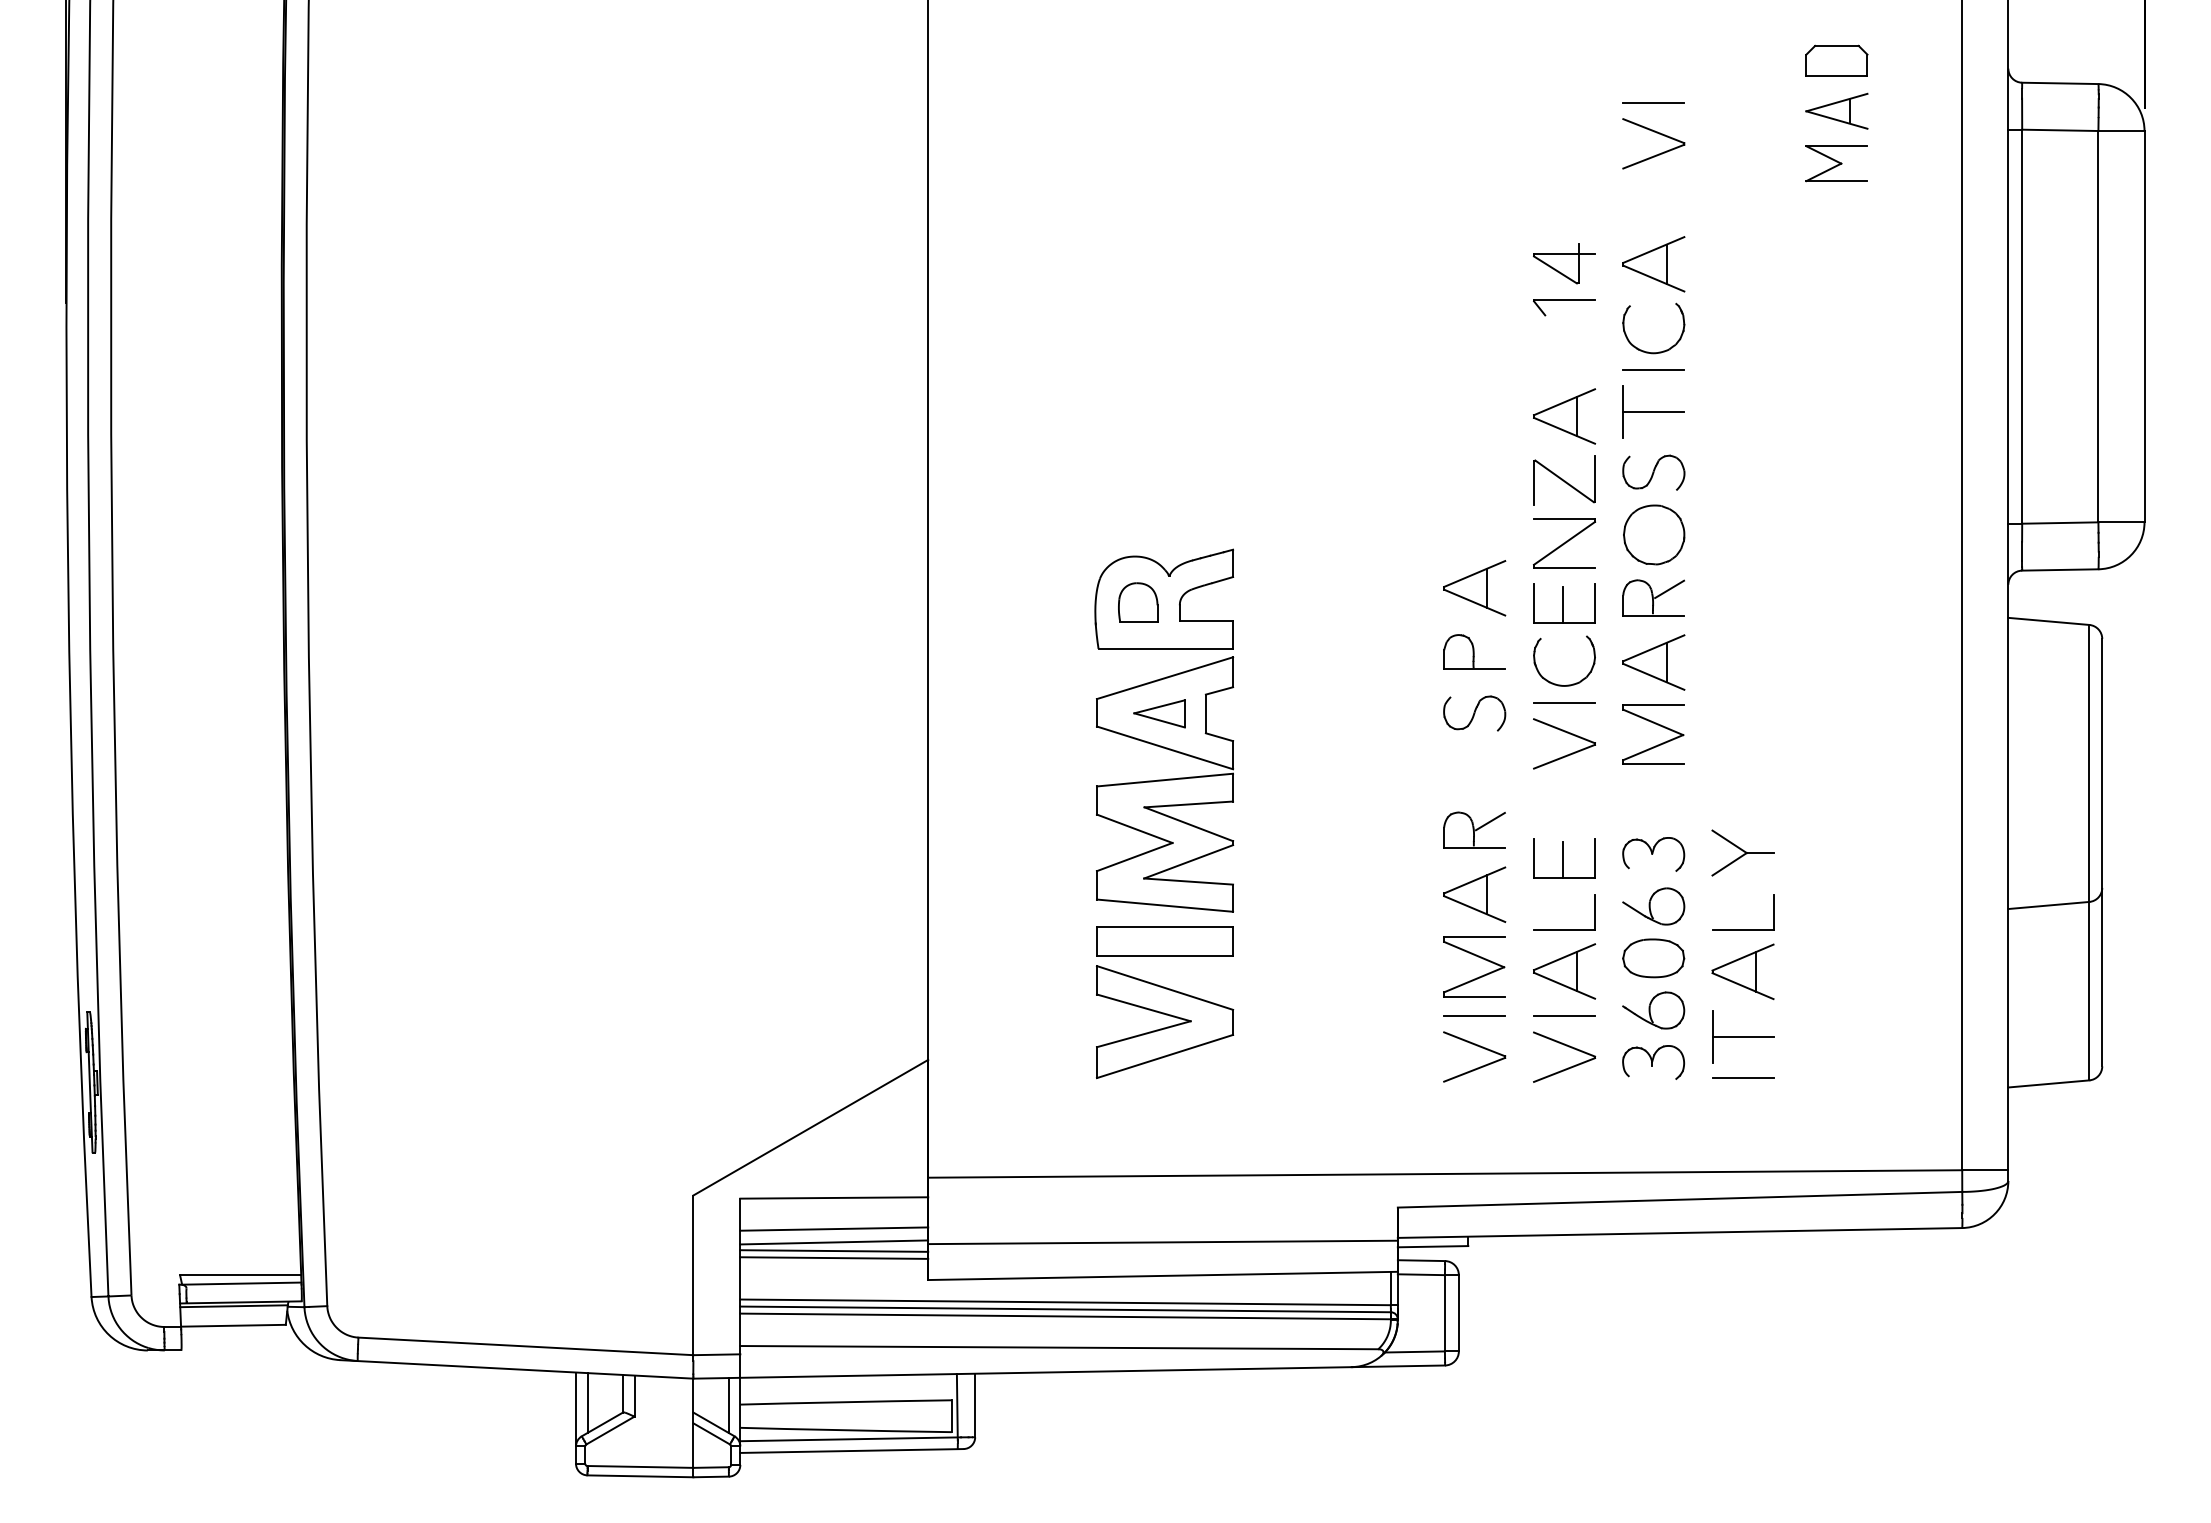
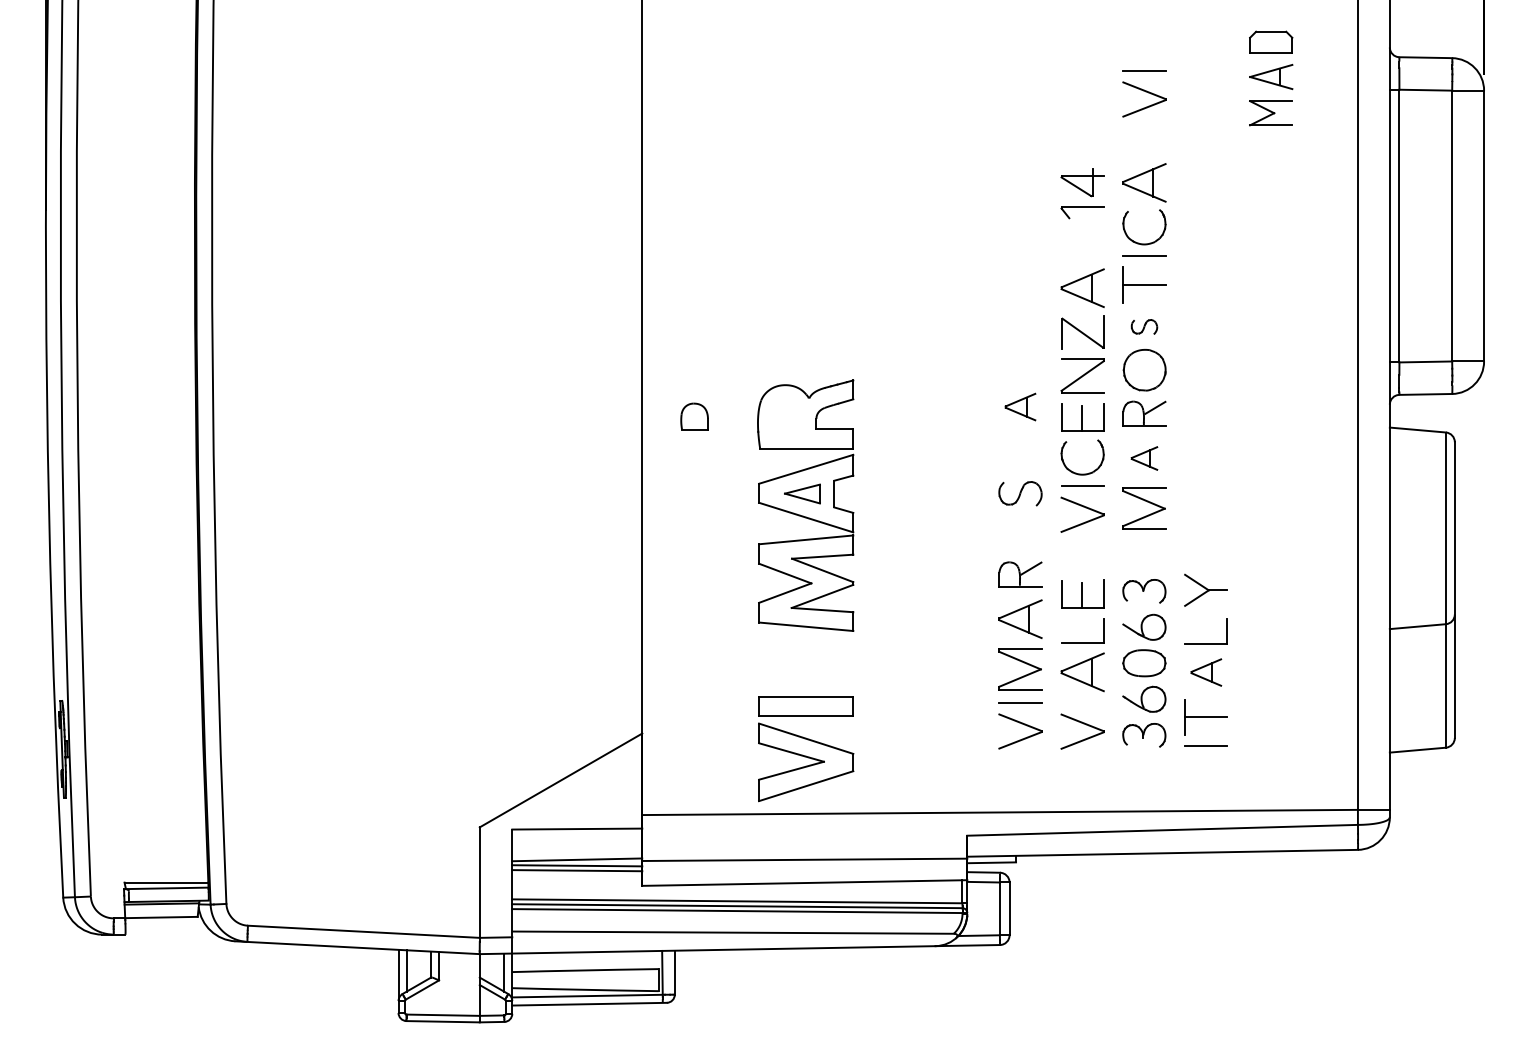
part: (1653, 471) -> (1144, 326), size x0.6
part: (1474, 587) -> (1020, 406), size x0.7
part: (1138, 601) -> (694, 416), moved
part: (1474, 650) -> (1020, 450), removed
part: (1653, 662) -> (1144, 458), size x0.6
part: (1743, 971) -> (1206, 672), size x0.7
part: (1165, 1003) -> (806, 749), moved
line: (1564, 1016) -> (1082, 703), removed
line: (834, 1228) -> (577, 850), removed

